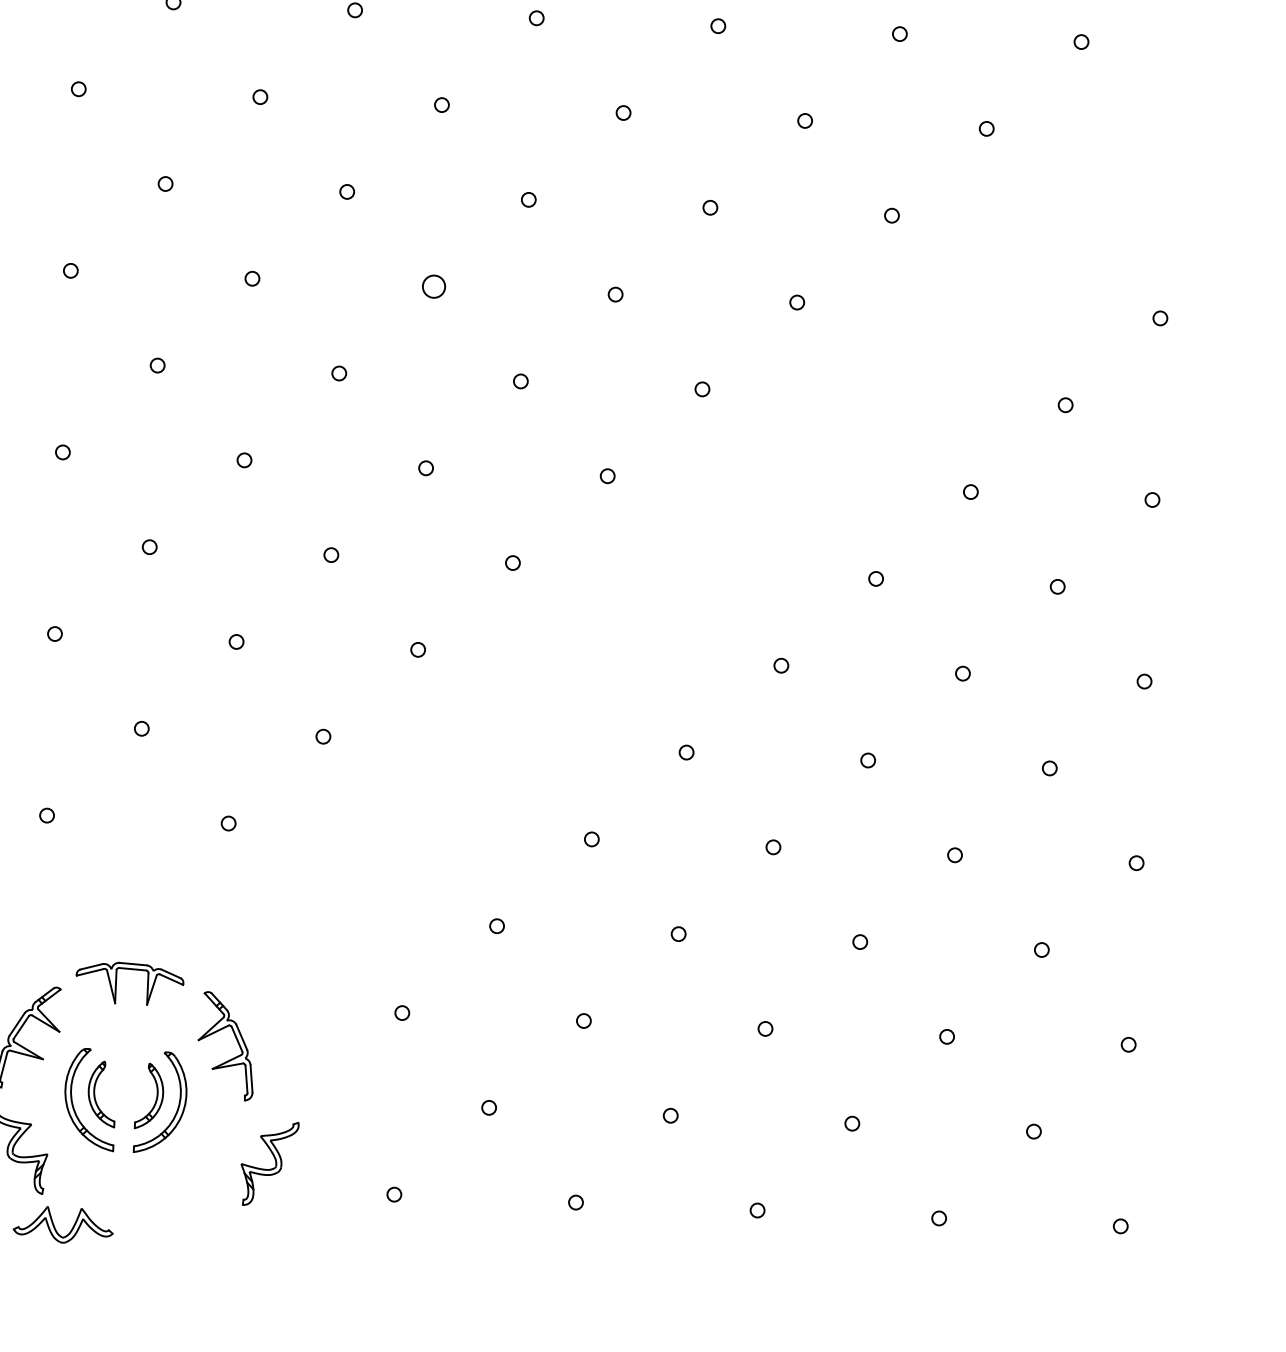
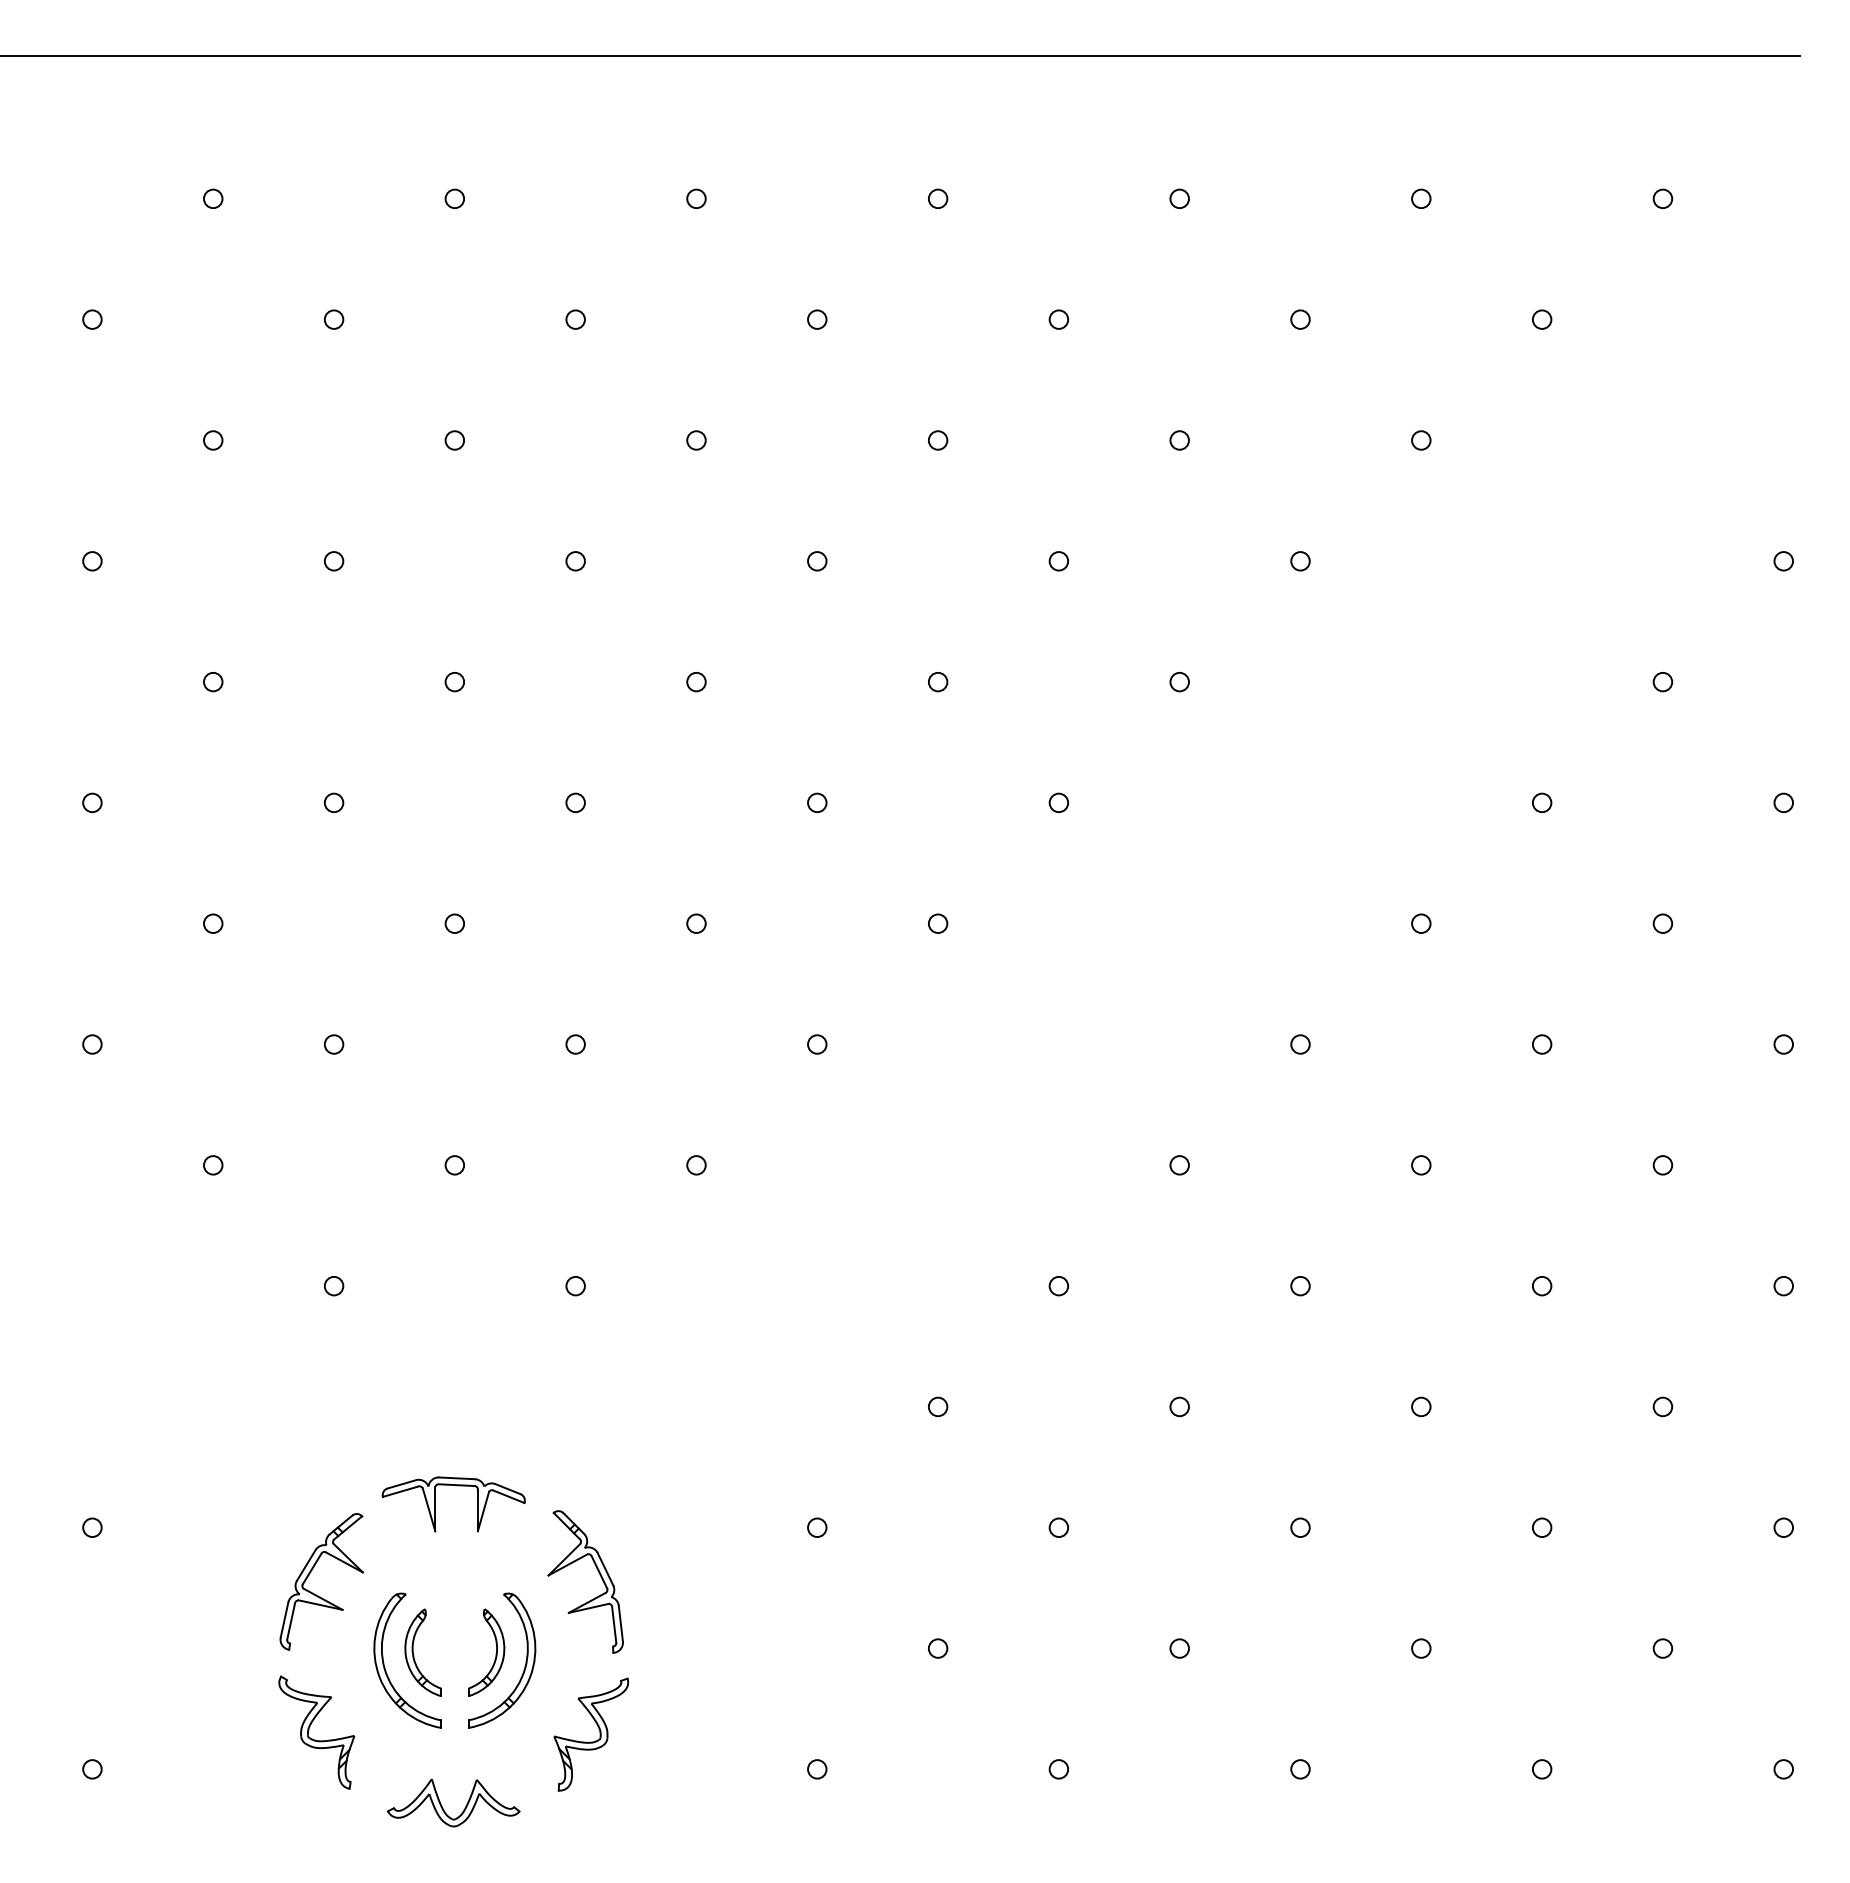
circle: (434, 286) -> (817, 561), size x0.62
part: (269, 1168) -> (591, 1741), moved
part: (55, 1226) -> (442, 1805), moved

